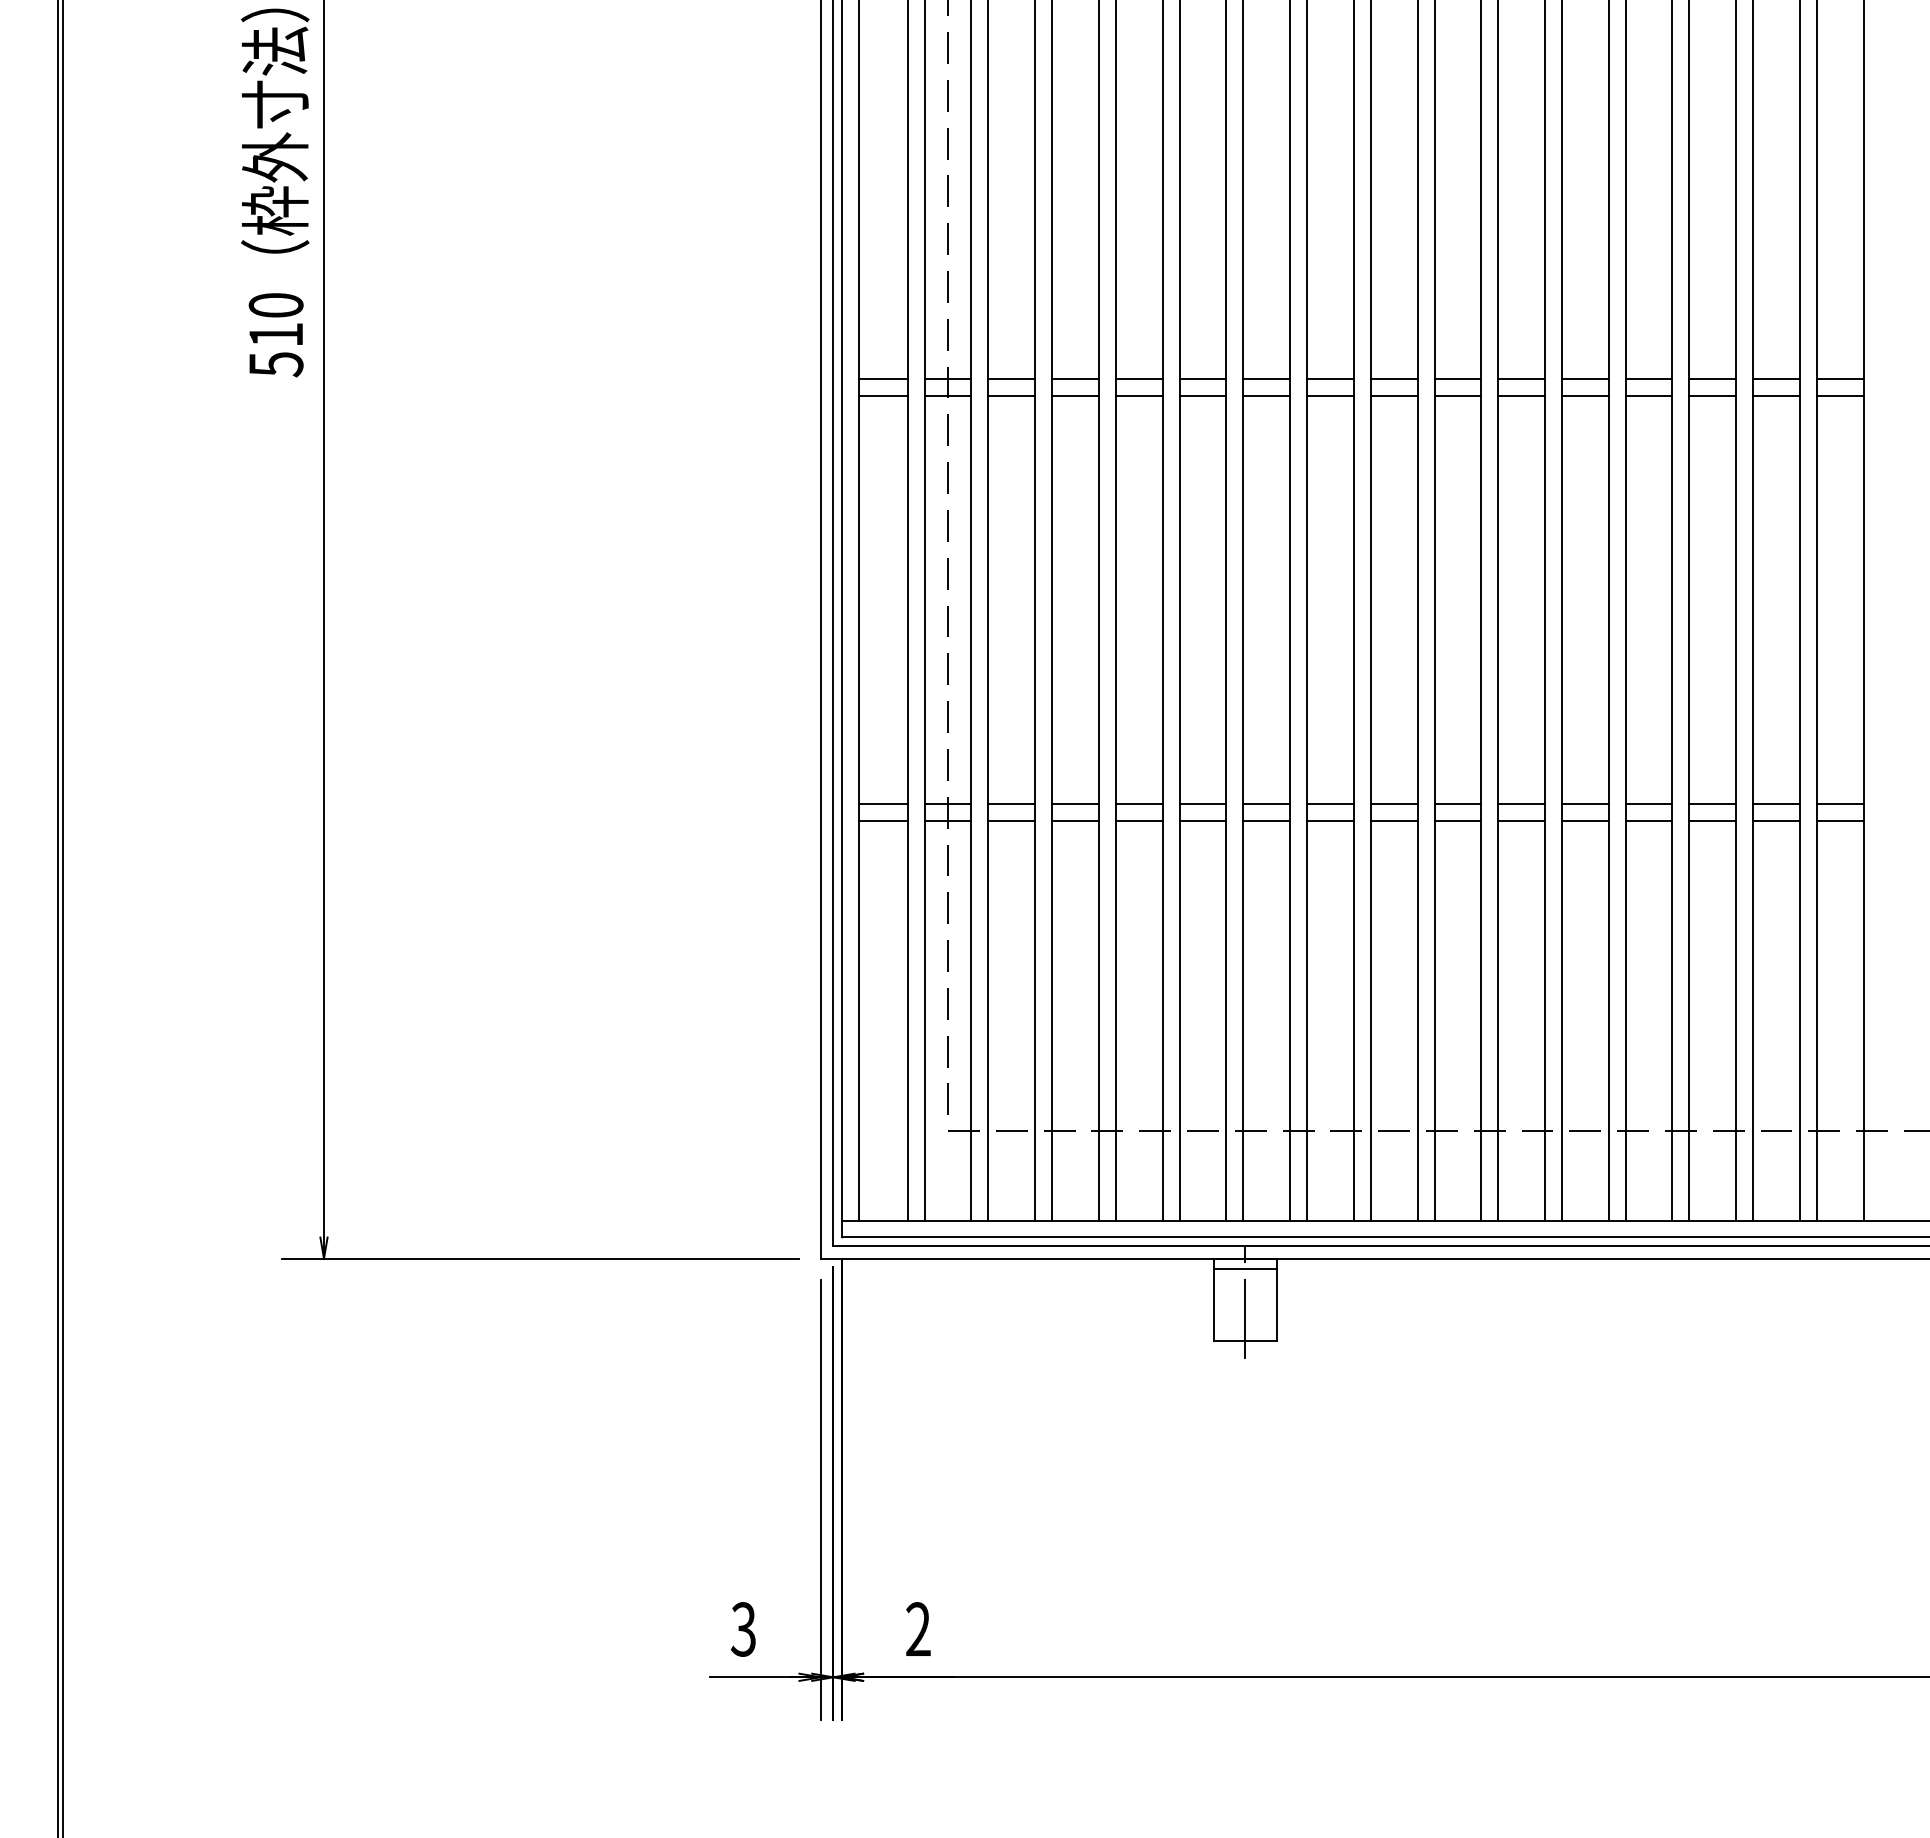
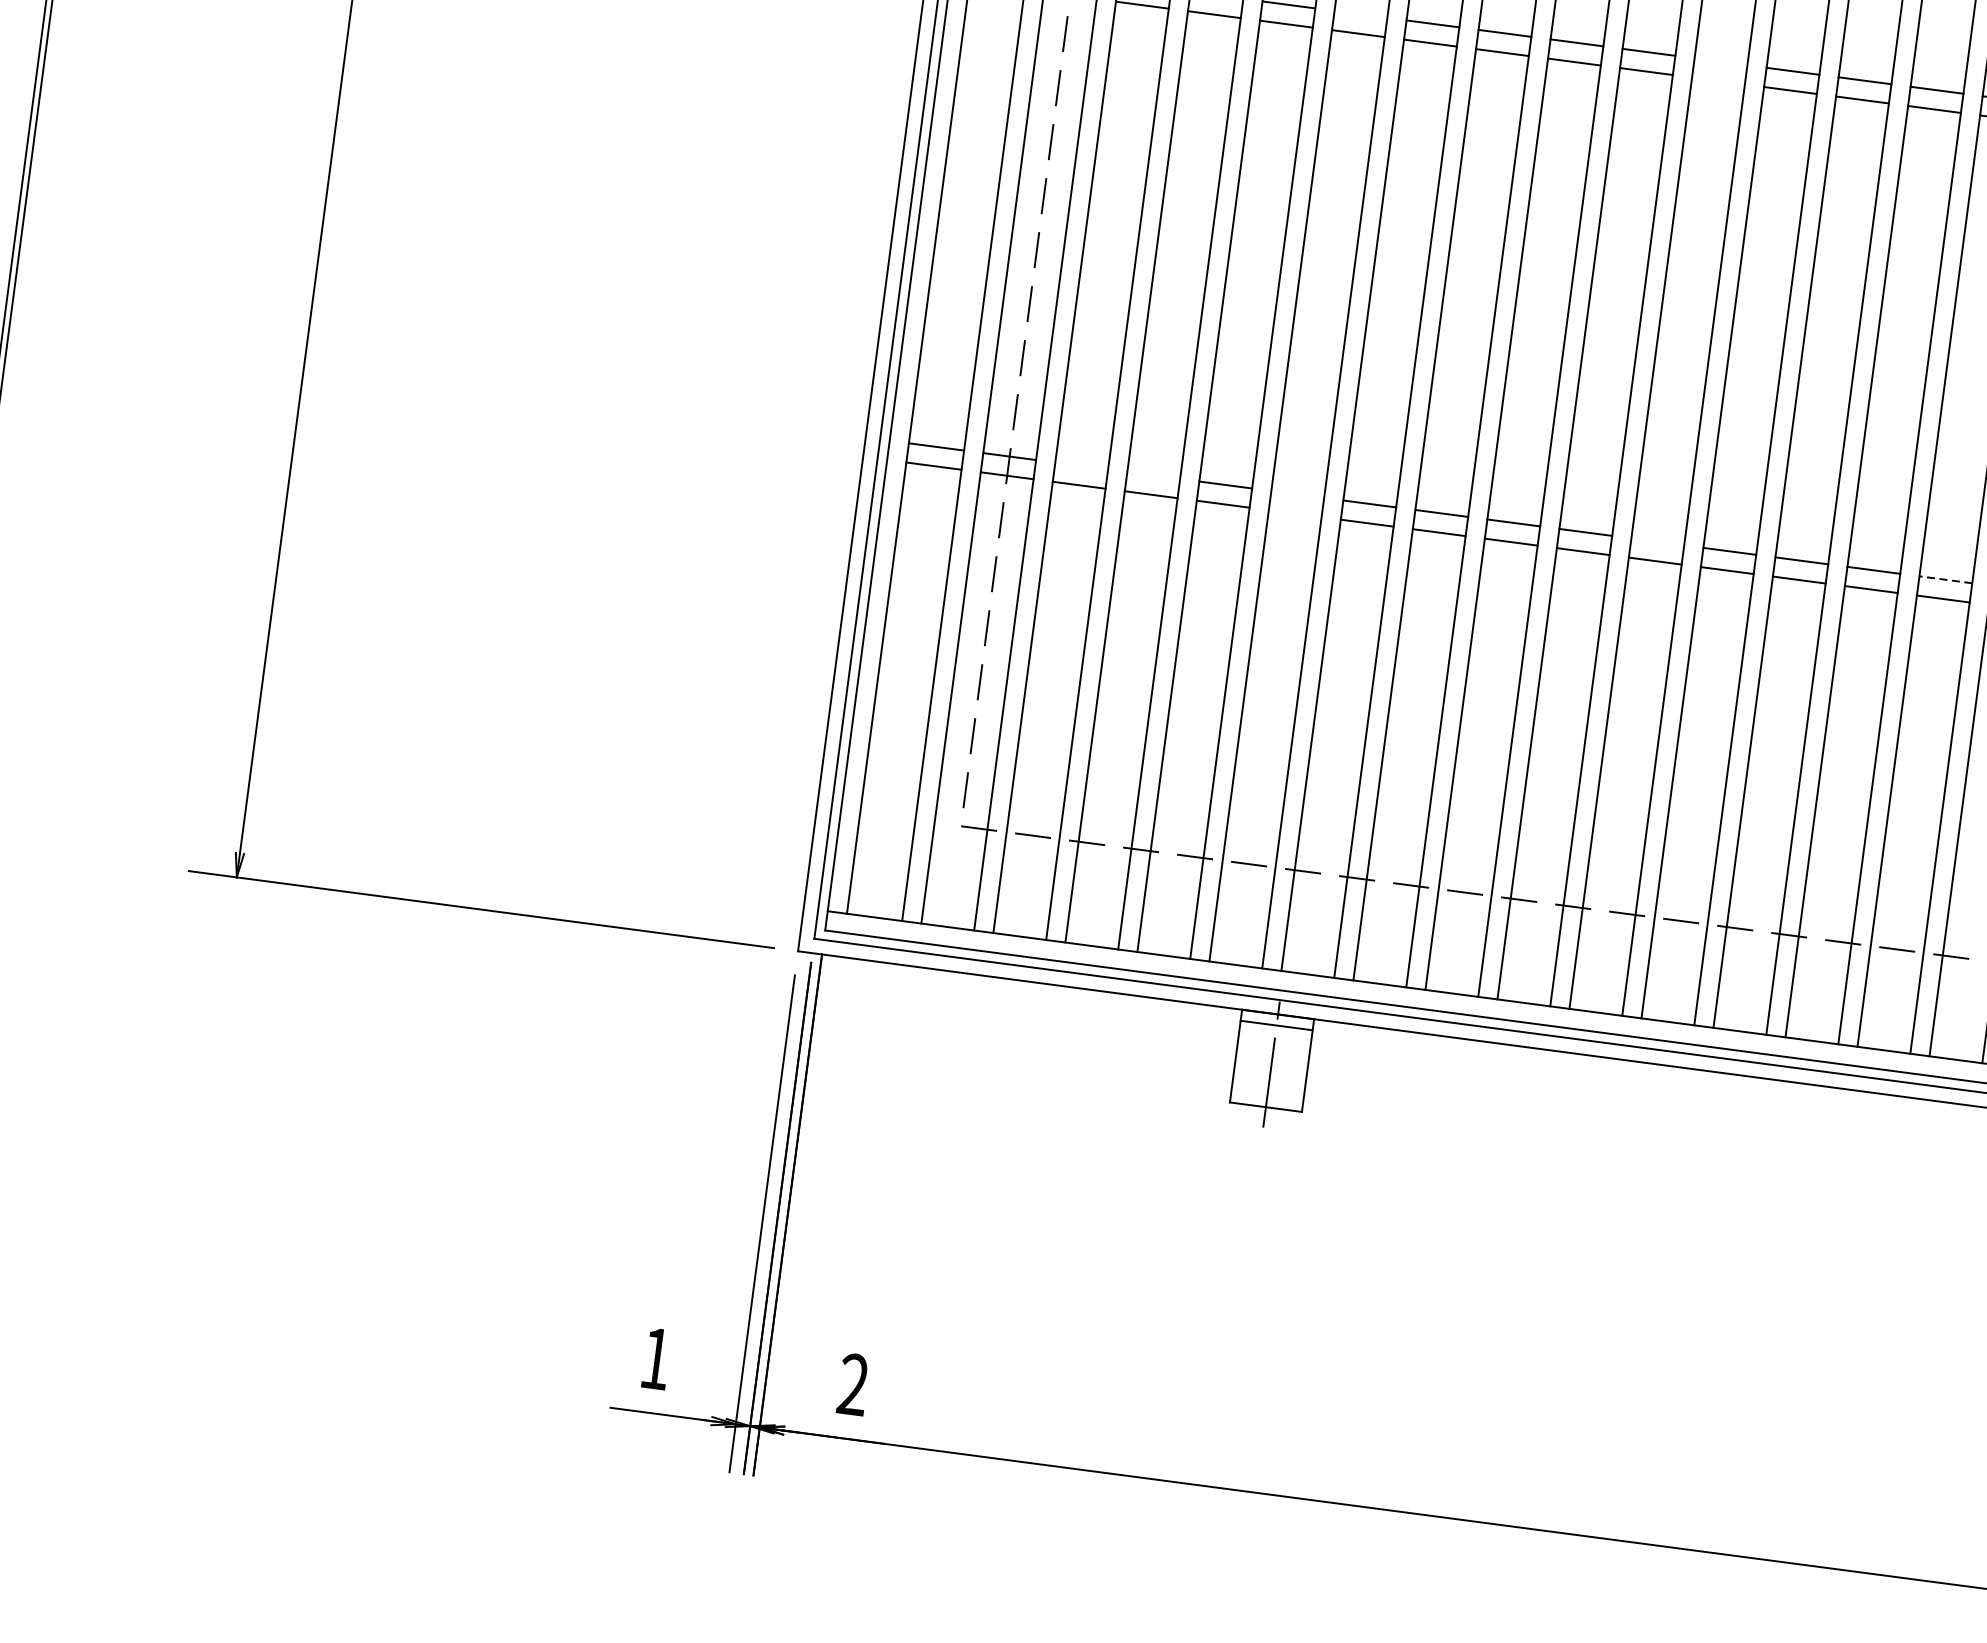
line: (1202, 379) -> (1360, 14), removed
line: (1521, 379) -> (1720, 61), removed
line: (1521, 396) -> (1718, 81), removed
line: (1011, 804) -> (1081, 466), removed
line: (1075, 804) -> (1153, 475), removed
line: (1202, 804) -> (1297, 494), removed
line: (1521, 804) -> (1657, 542), removed
line: (1776, 804) -> (1945, 580), solid -> dashed
line: (1202, 821) -> (1294, 513), removed
text: (742, 1629) -> (654, 1358), 3 -> 1

